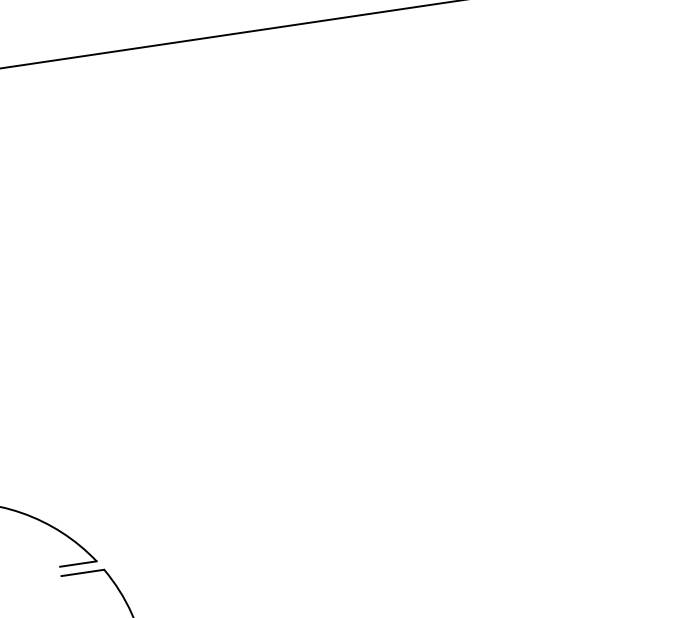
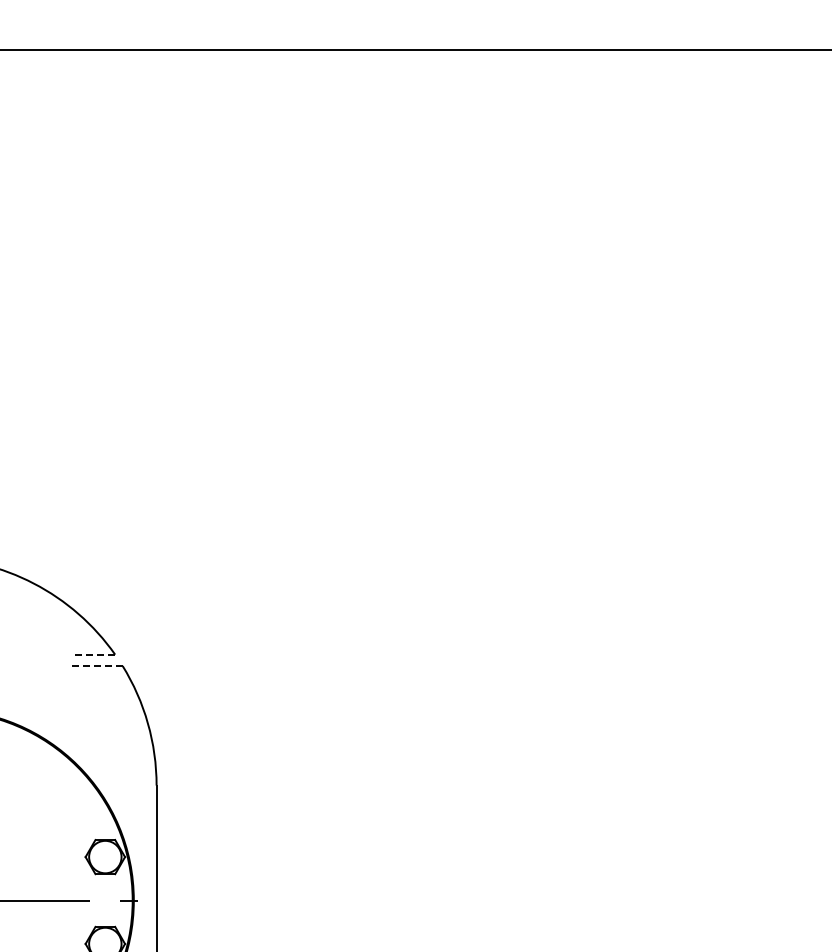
line: (78, 563) -> (92, 654), solid -> dashed
line: (82, 573) -> (96, 666), solid -> dashed

